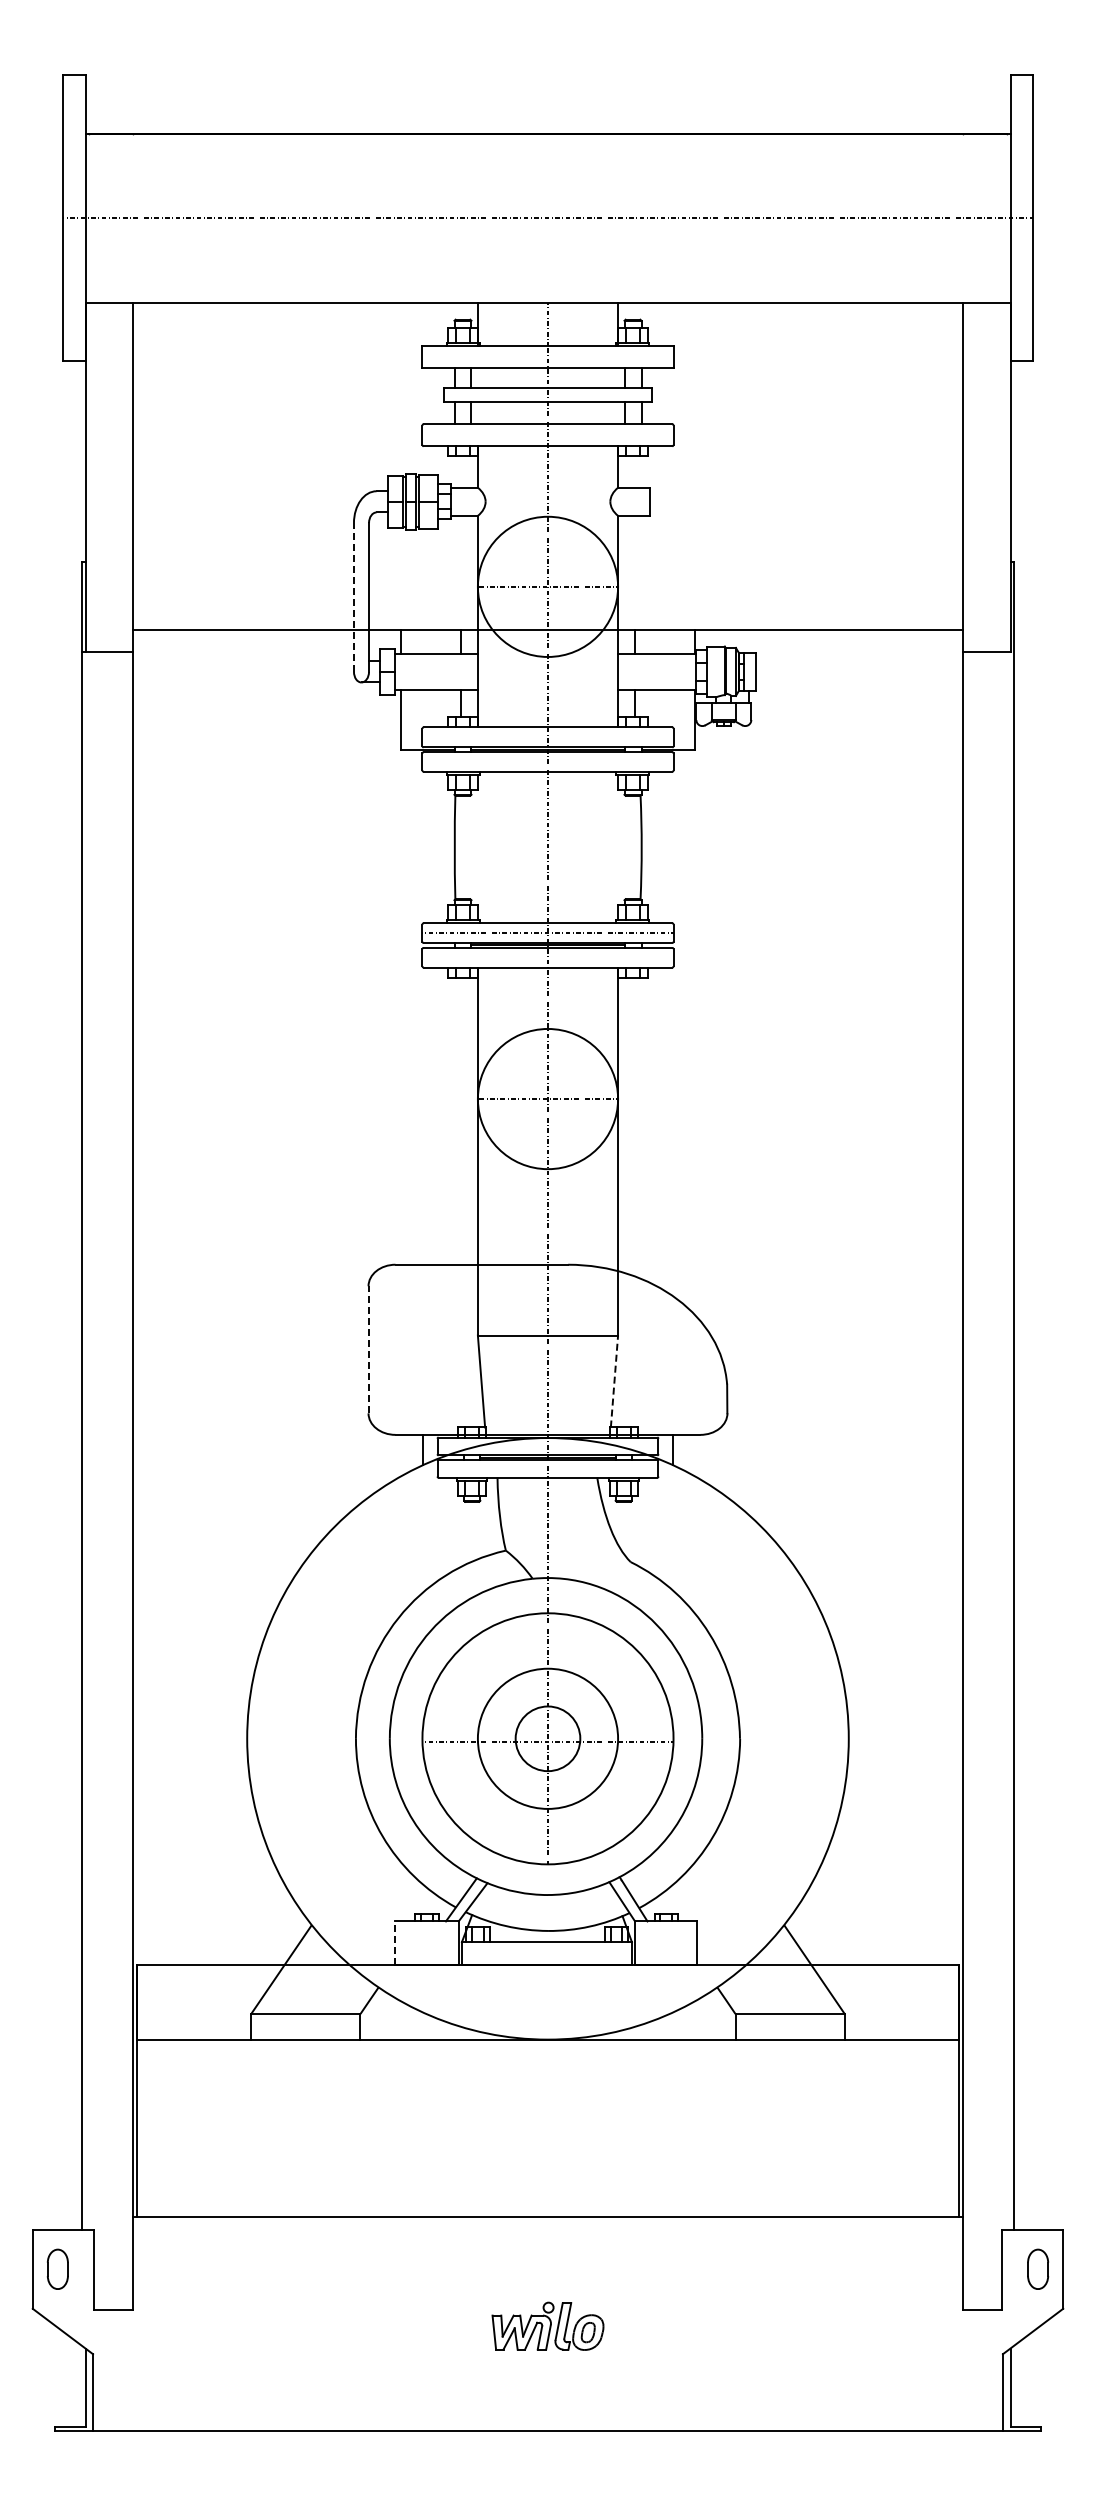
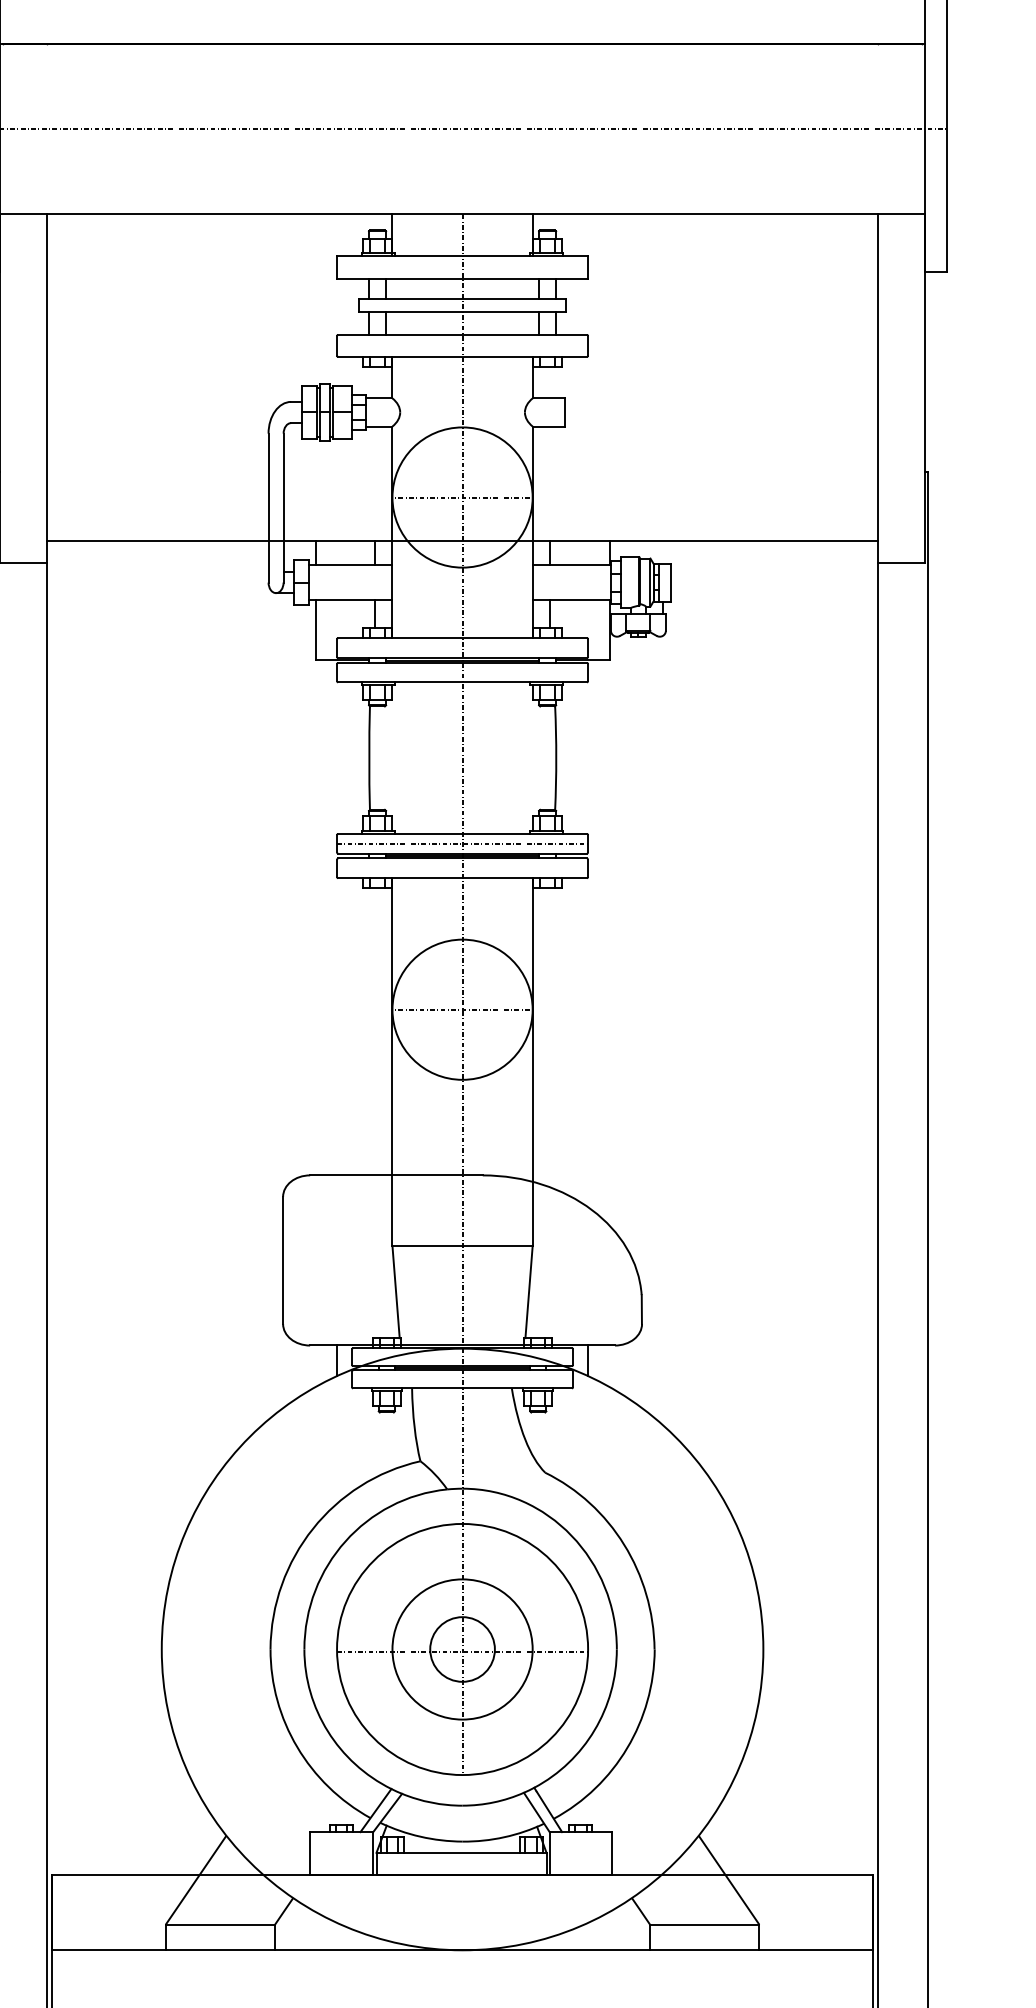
line: (353, 596) -> (268, 507), dashed -> solid
line: (368, 1349) -> (283, 1260), dashed -> solid
line: (614, 1381) -> (529, 1292), dashed -> solid
line: (394, 1943) -> (309, 1854), dashed -> solid

